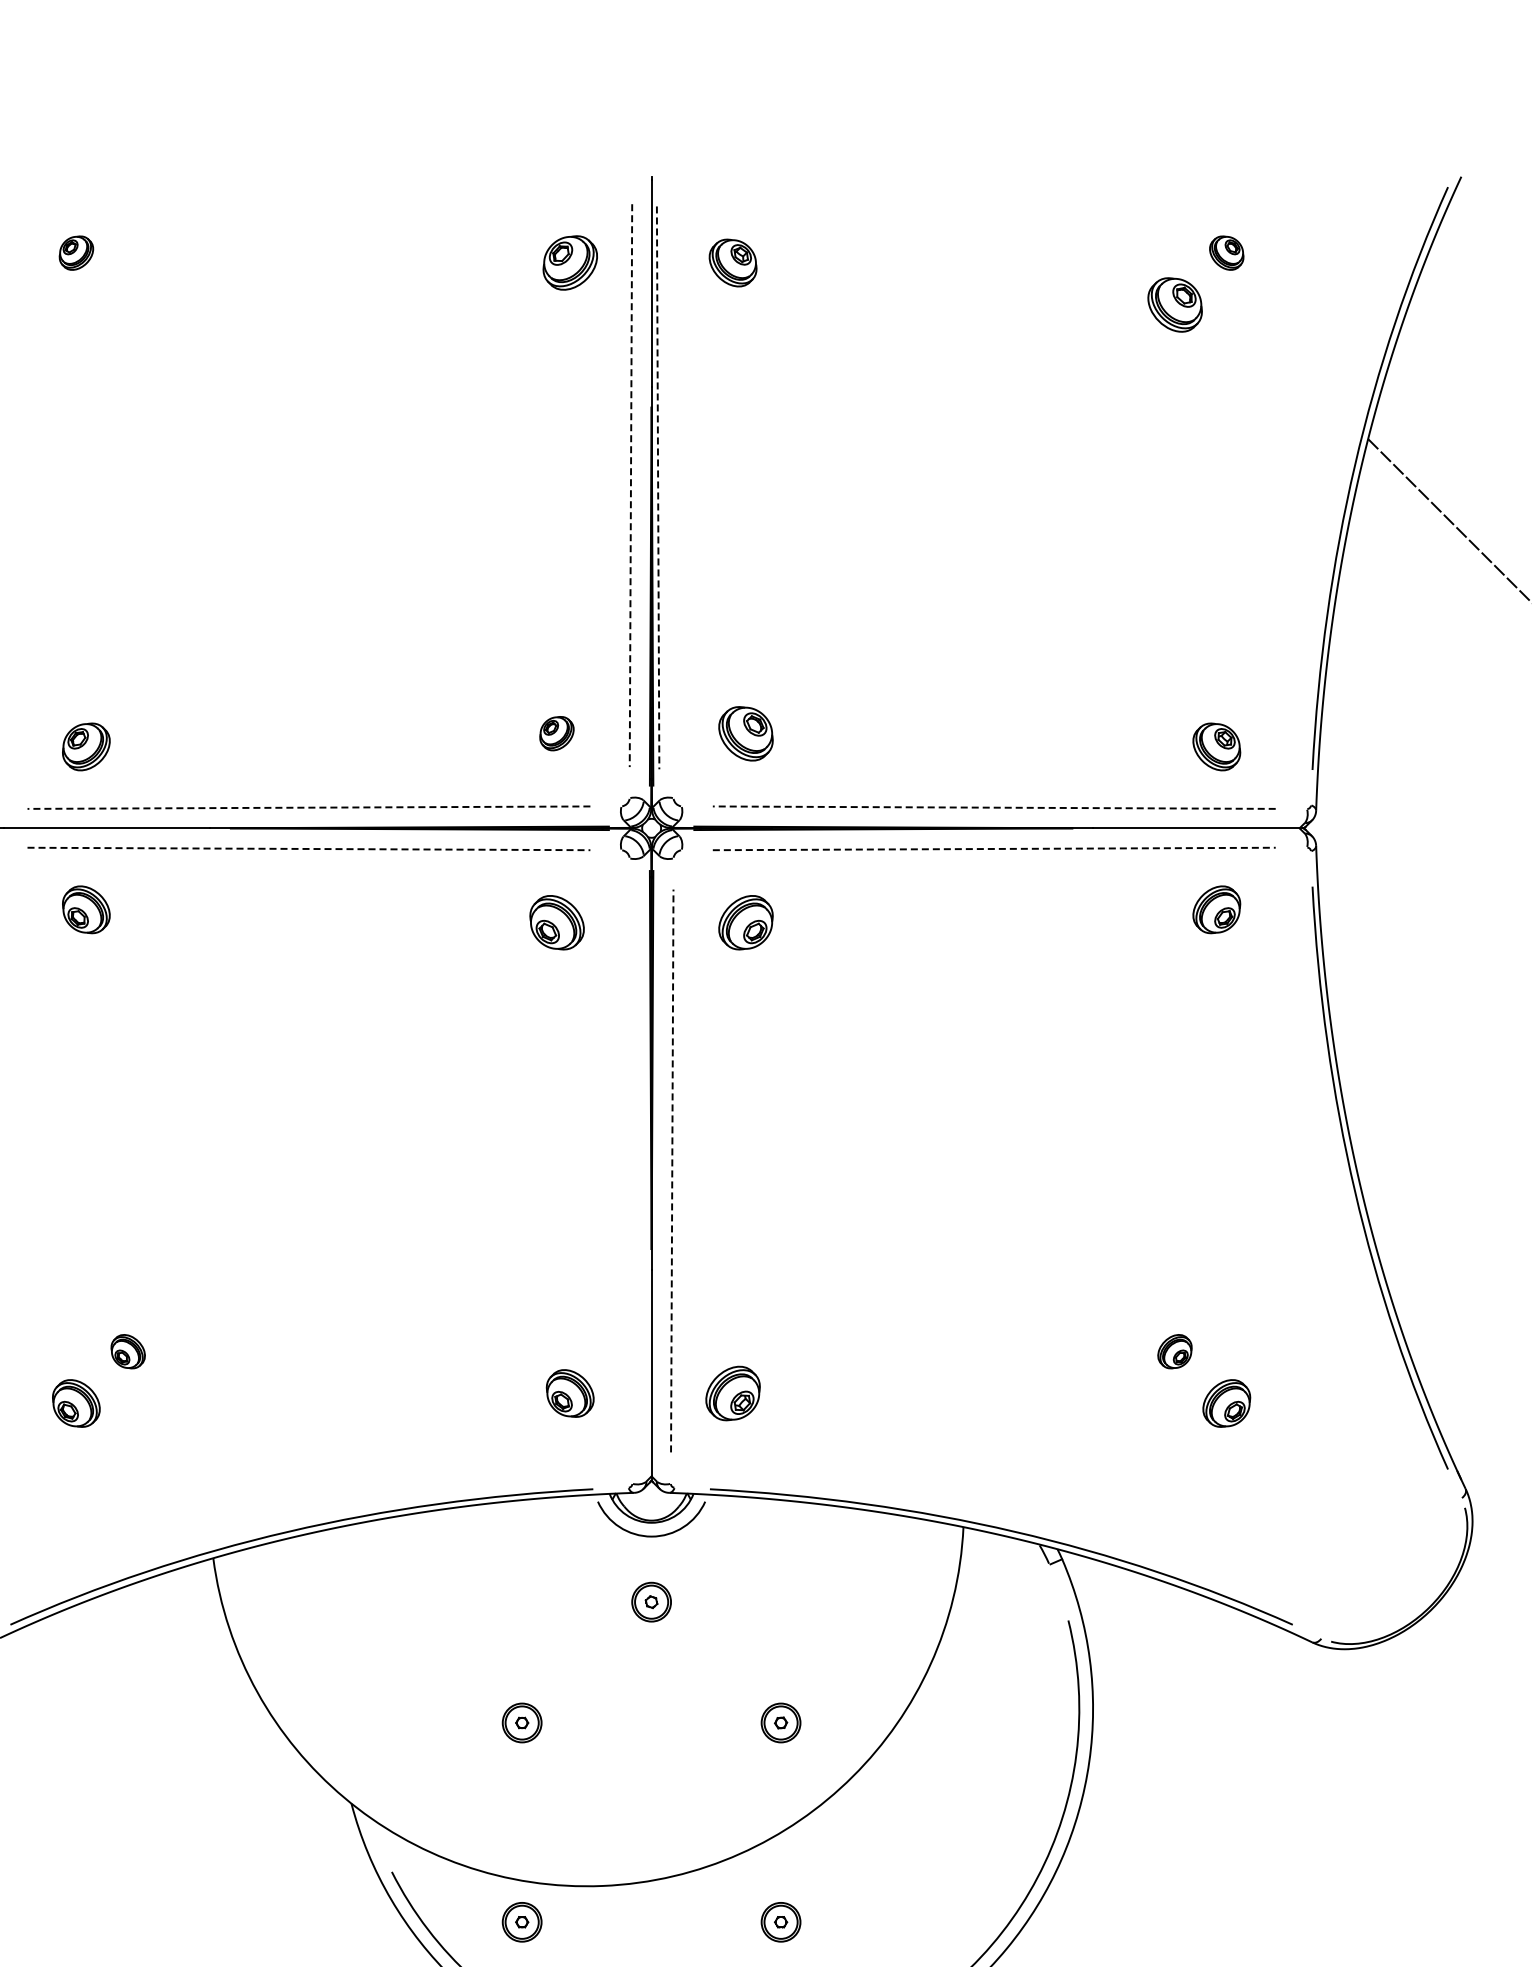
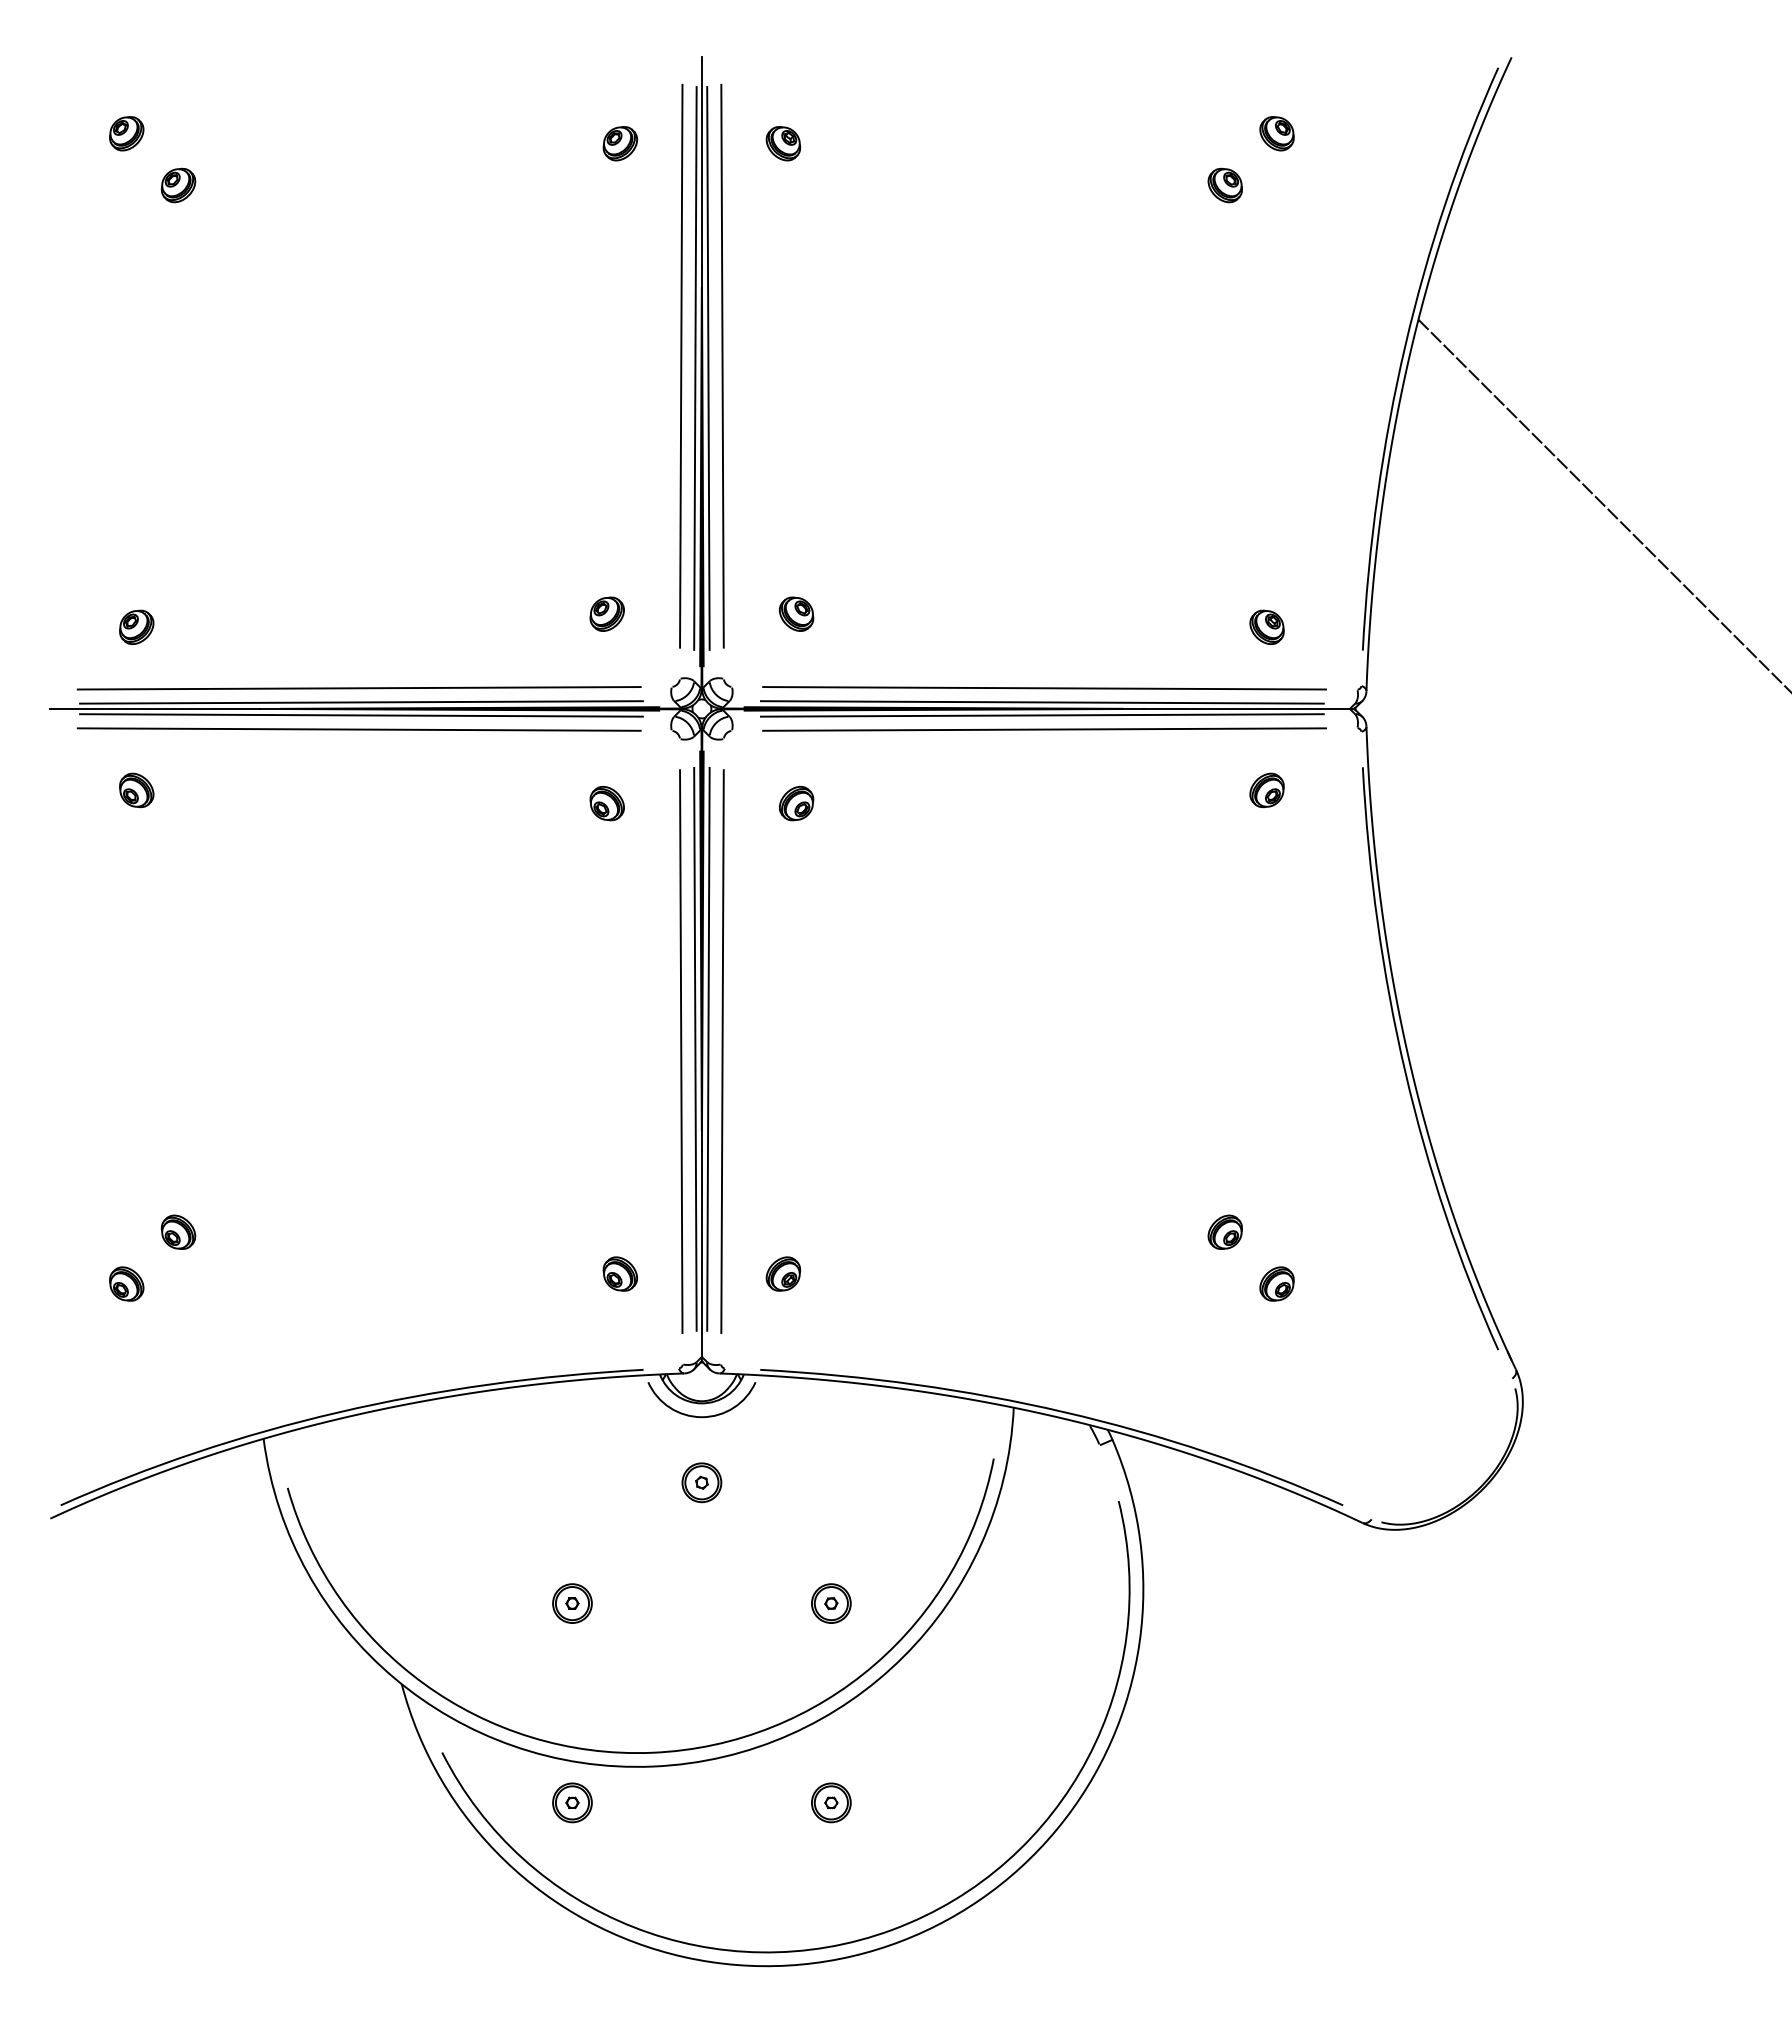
part: (569, 262) -> (619, 143), size x0.62
part: (733, 262) -> (783, 143), size x0.71
part: (128, 304) -> (178, 185), added
part: (1174, 304) -> (1224, 185), size x0.62
line: (672, 484) -> (722, 365), added
line: (631, 485) -> (681, 366), dashed -> solid
line: (645, 487) -> (695, 368), added
line: (658, 487) -> (708, 368), dashed -> solid
part: (746, 732) -> (796, 613), size x0.62
part: (86, 745) -> (136, 626), size x0.71
part: (1216, 745) -> (1266, 626), size x0.71
line: (308, 807) -> (358, 688), dashed -> solid
line: (994, 807) -> (1044, 688), dashed -> solid
line: (311, 821) -> (361, 702), added
line: (991, 821) -> (1041, 702), added
line: (311, 834) -> (361, 715), added
line: (991, 834) -> (1041, 715), added
line: (309, 848) -> (359, 729), dashed -> solid
line: (995, 848) -> (1045, 729), dashed -> solid
part: (86, 909) -> (136, 790), size x0.71
part: (1216, 909) -> (1266, 790), size x0.71
part: (556, 922) -> (606, 803), size x0.62
part: (746, 922) -> (796, 803), size x0.62
line: (645, 1167) -> (695, 1048), added
line: (658, 1167) -> (708, 1048), added
line: (631, 1170) -> (681, 1051), added
line: (672, 1170) -> (722, 1051), dashed -> solid
part: (569, 1392) -> (619, 1273), size x0.71
part: (733, 1392) -> (783, 1273), size x0.62
part: (76, 1402) -> (126, 1283), size x0.71
part: (1226, 1402) -> (1276, 1283), size x0.71
arc: (600, 1870) -> (650, 1751), added

